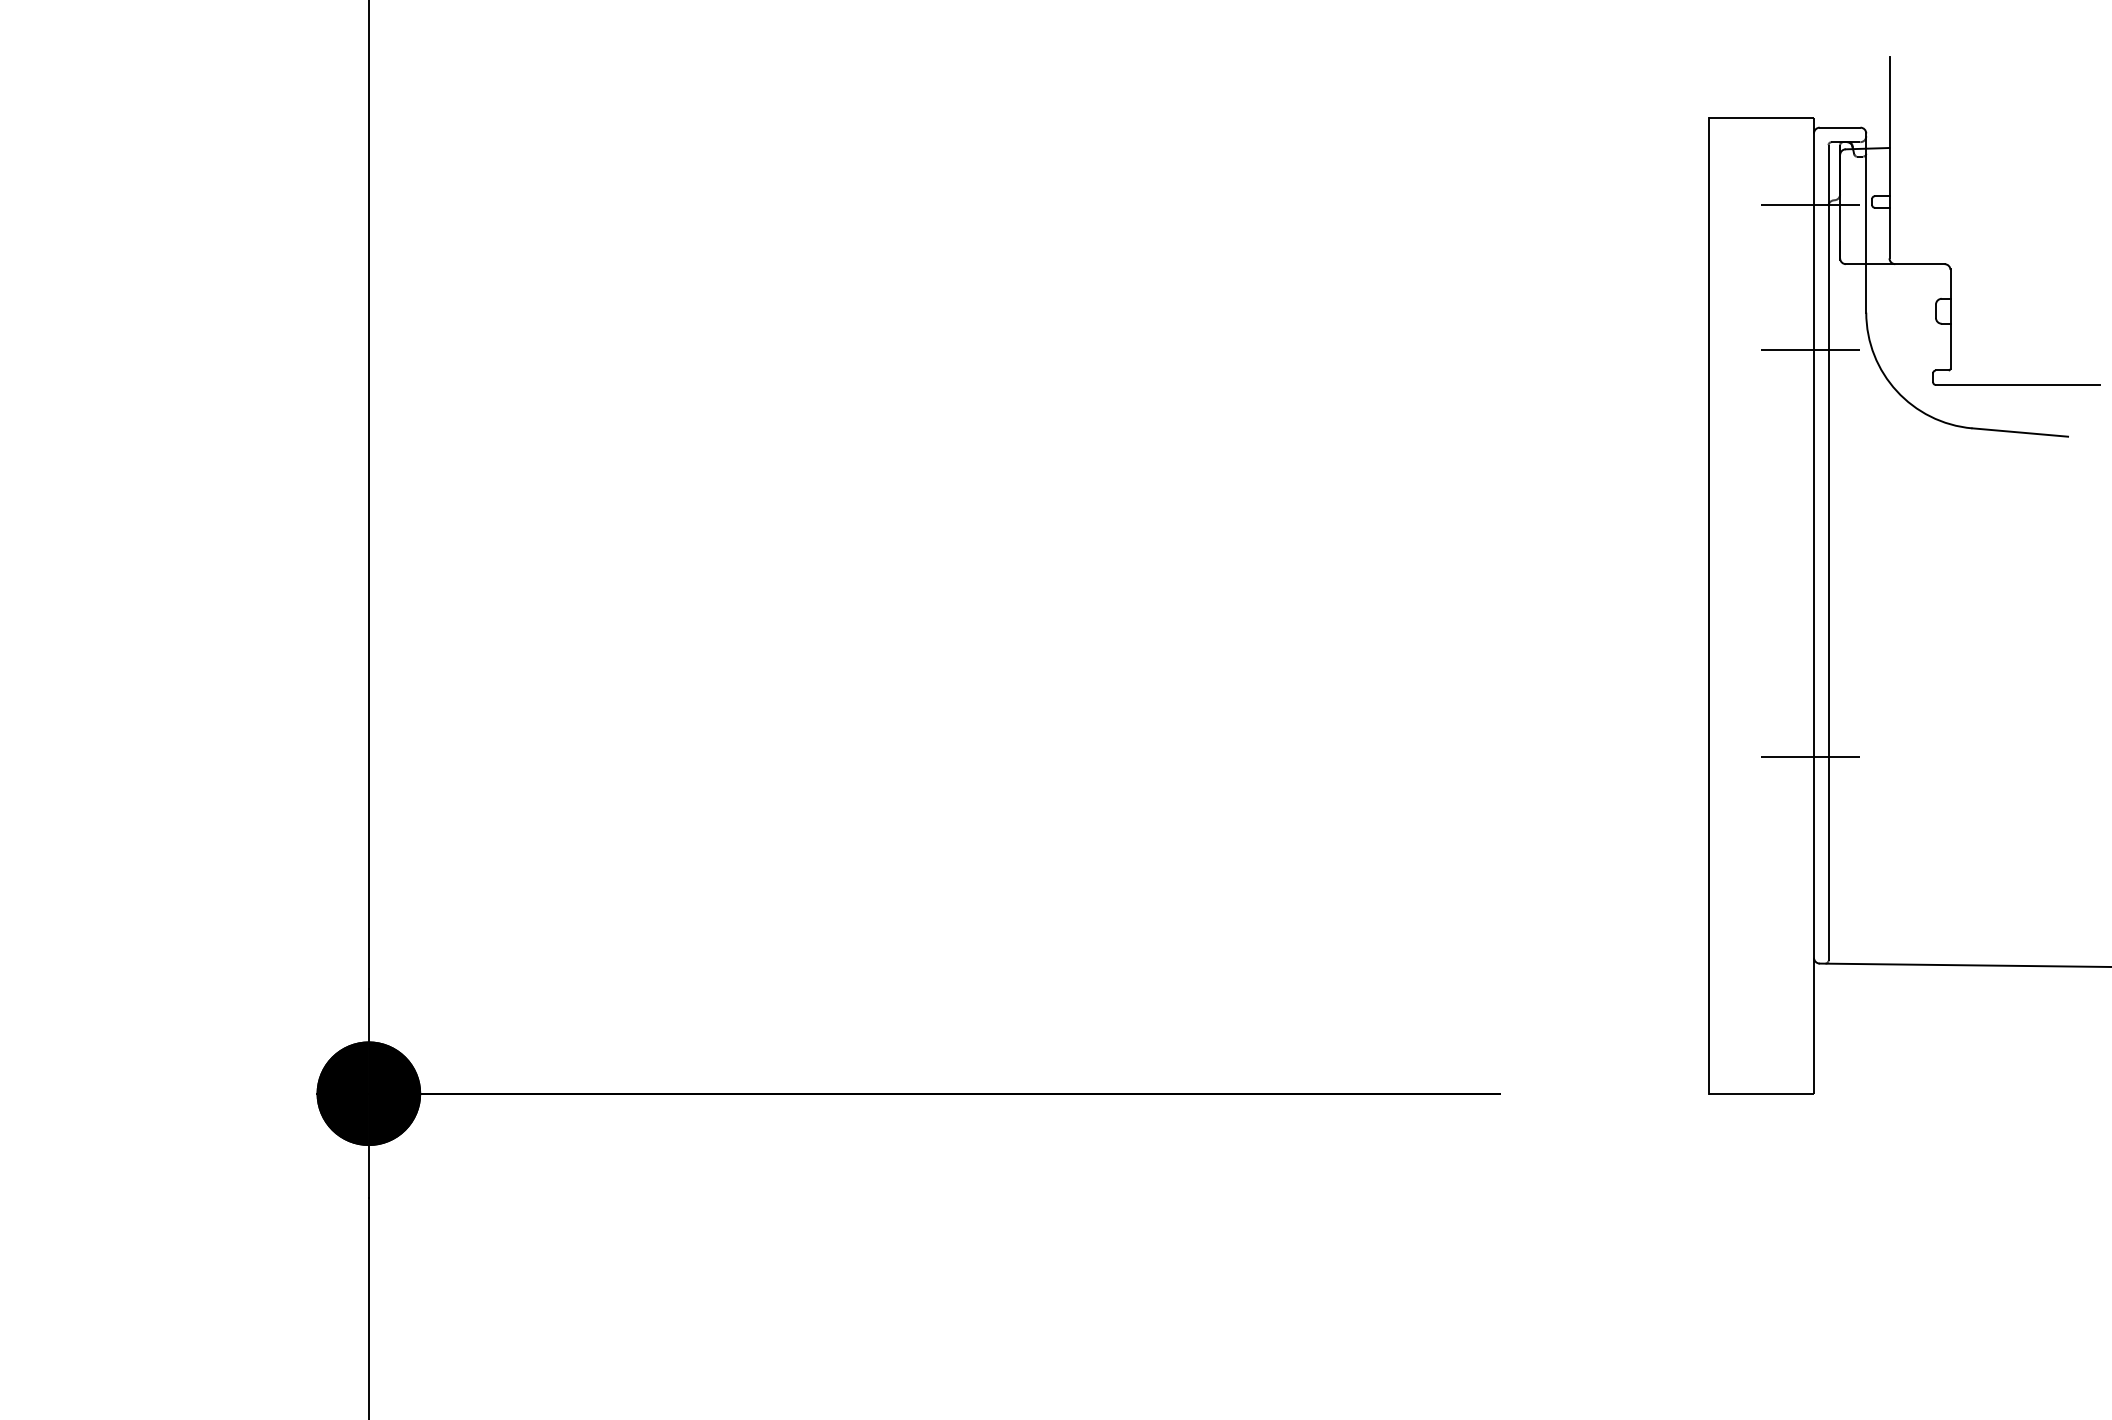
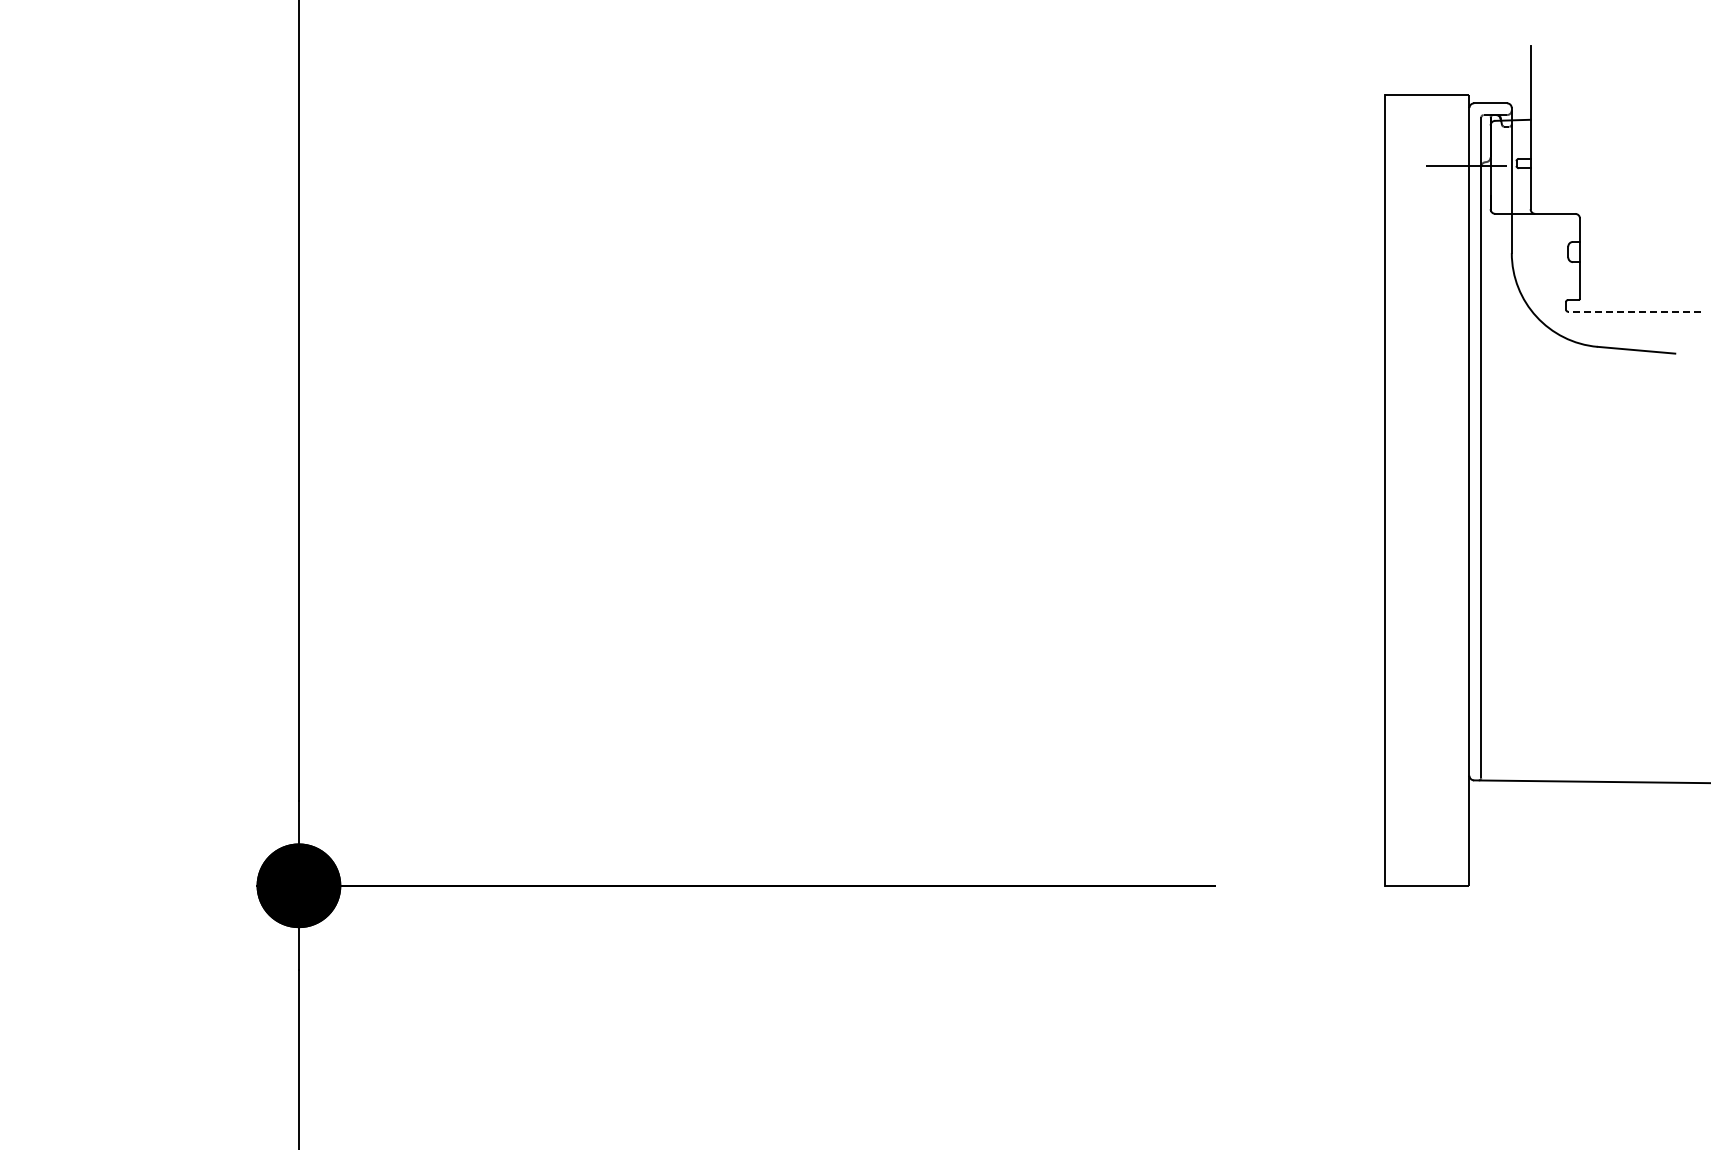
line: (1810, 350) -> (1466, 283), removed
line: (2017, 384) -> (1634, 311), solid -> dashed
line: (1810, 756) -> (1466, 612), removed

